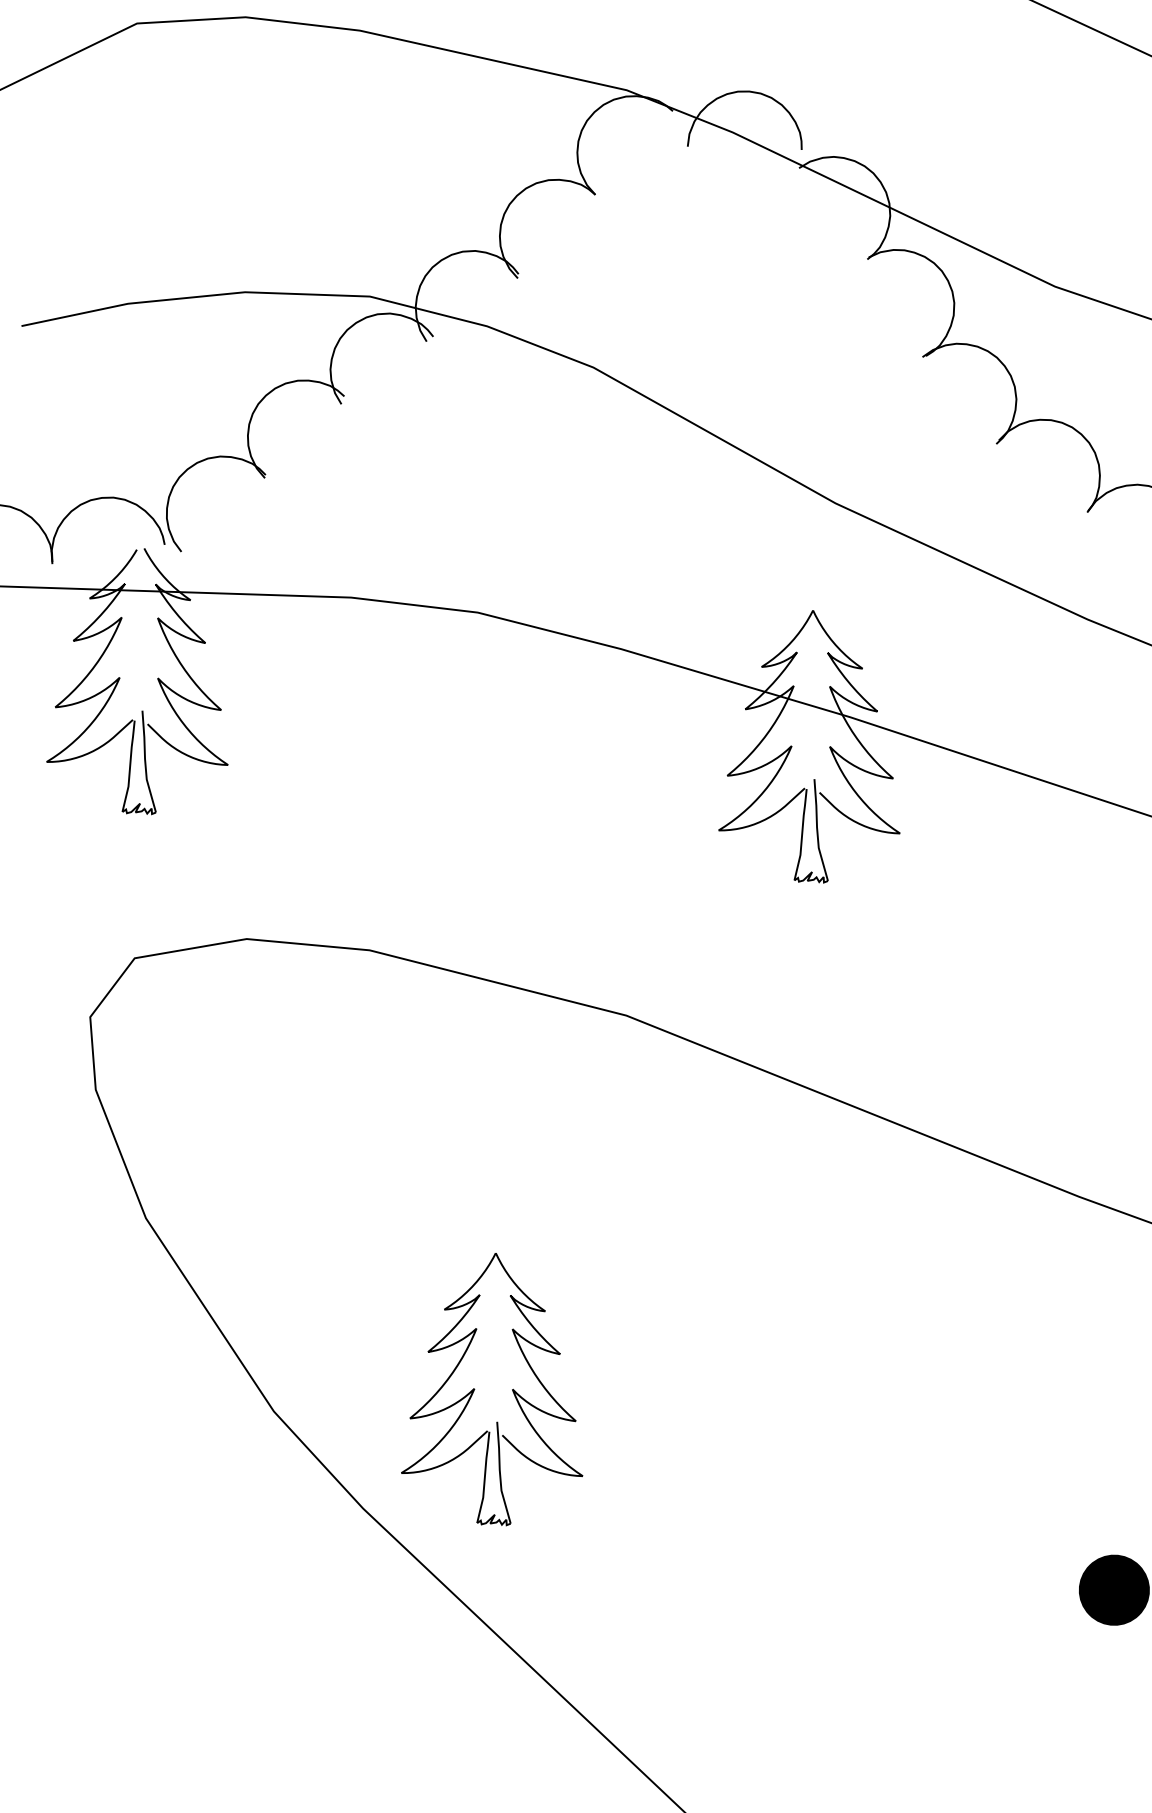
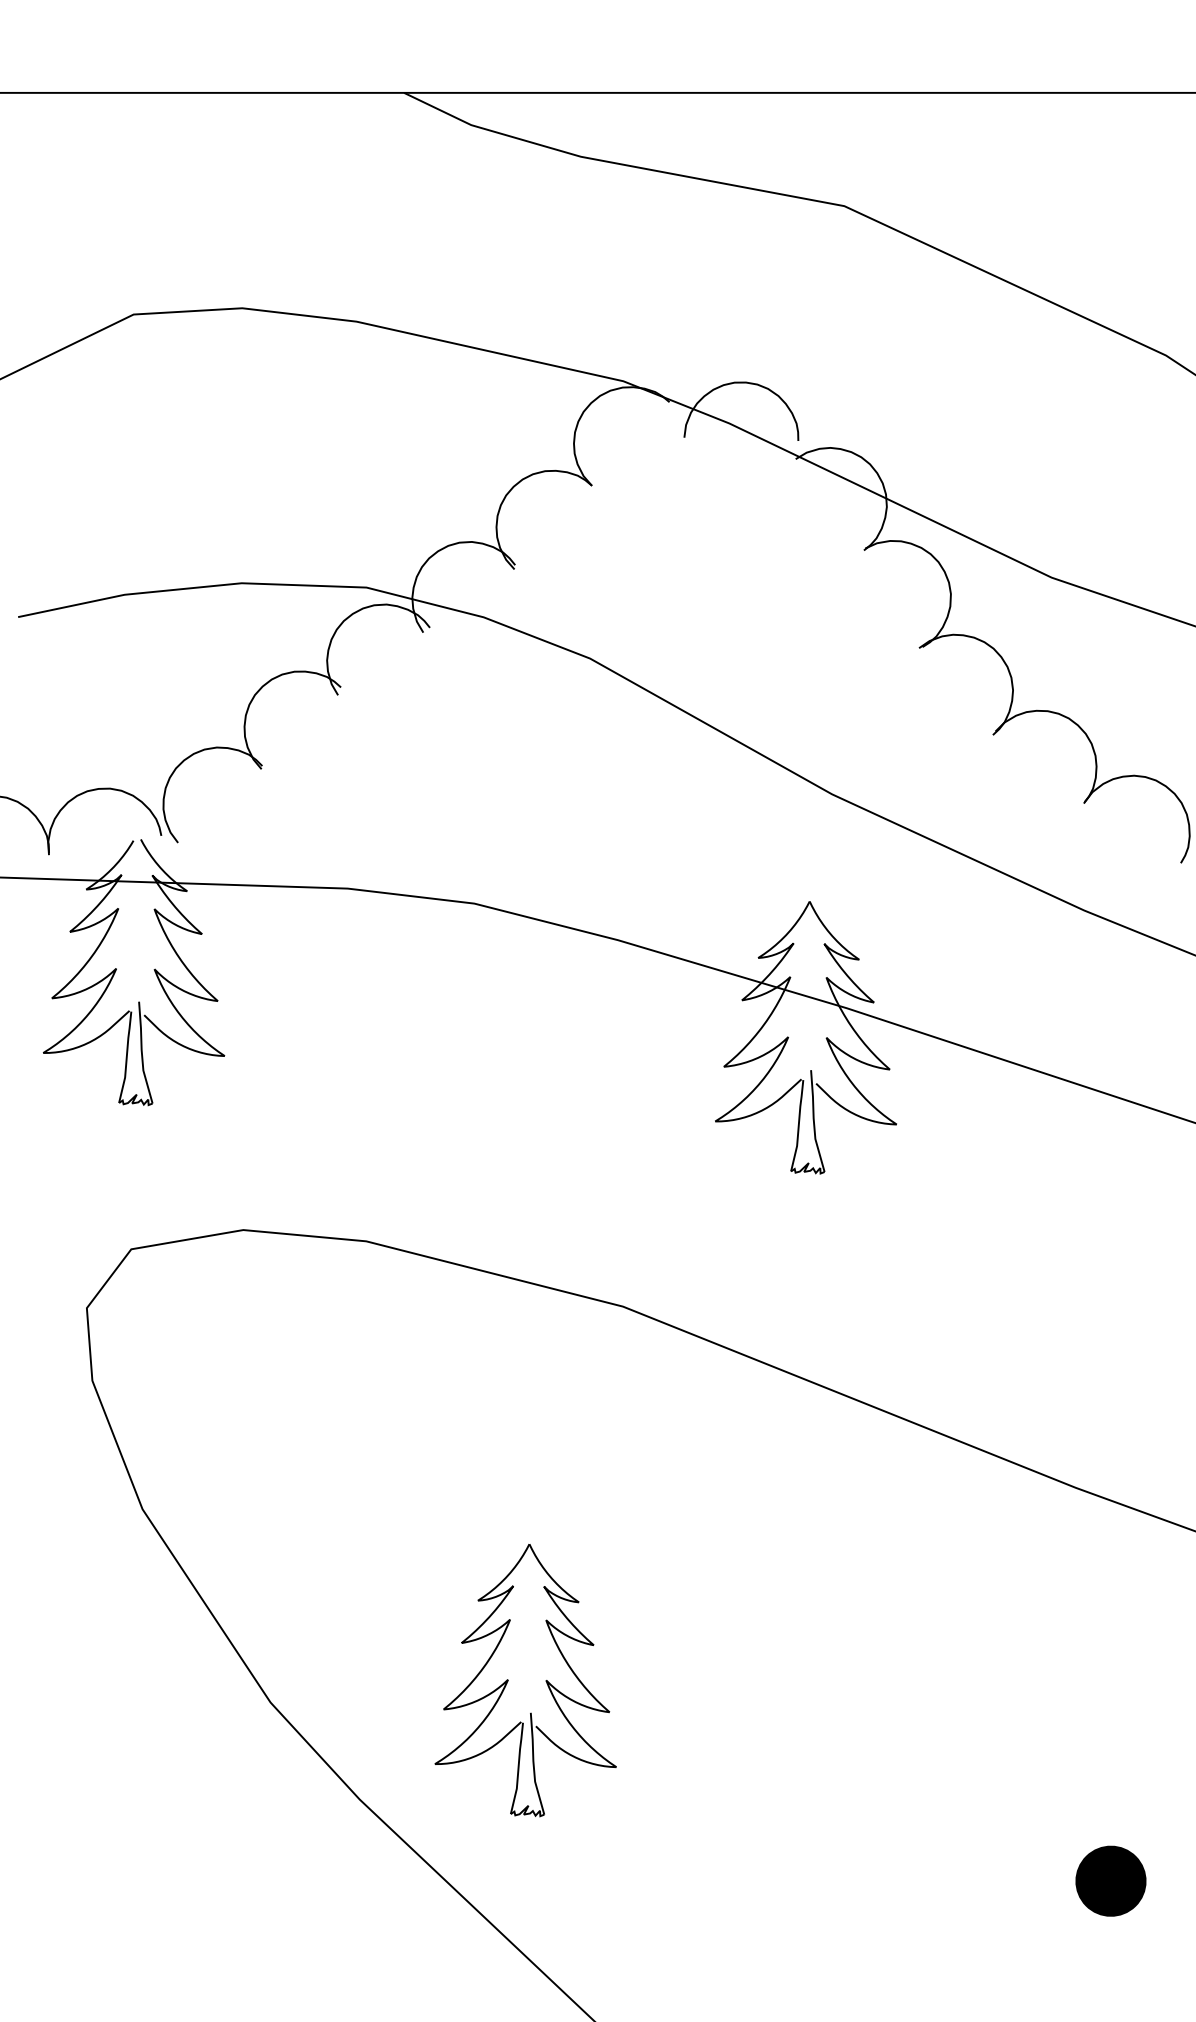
part: (474, 1389) -> (508, 1680), moved

